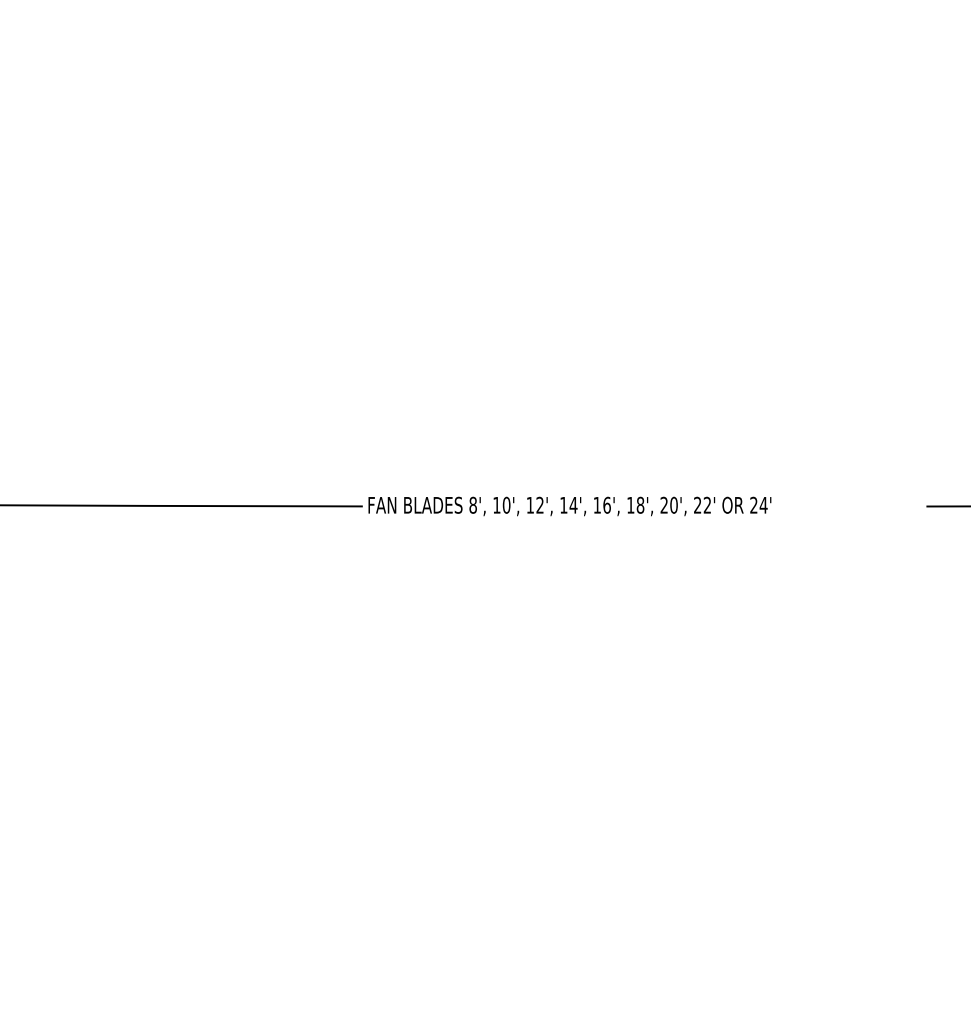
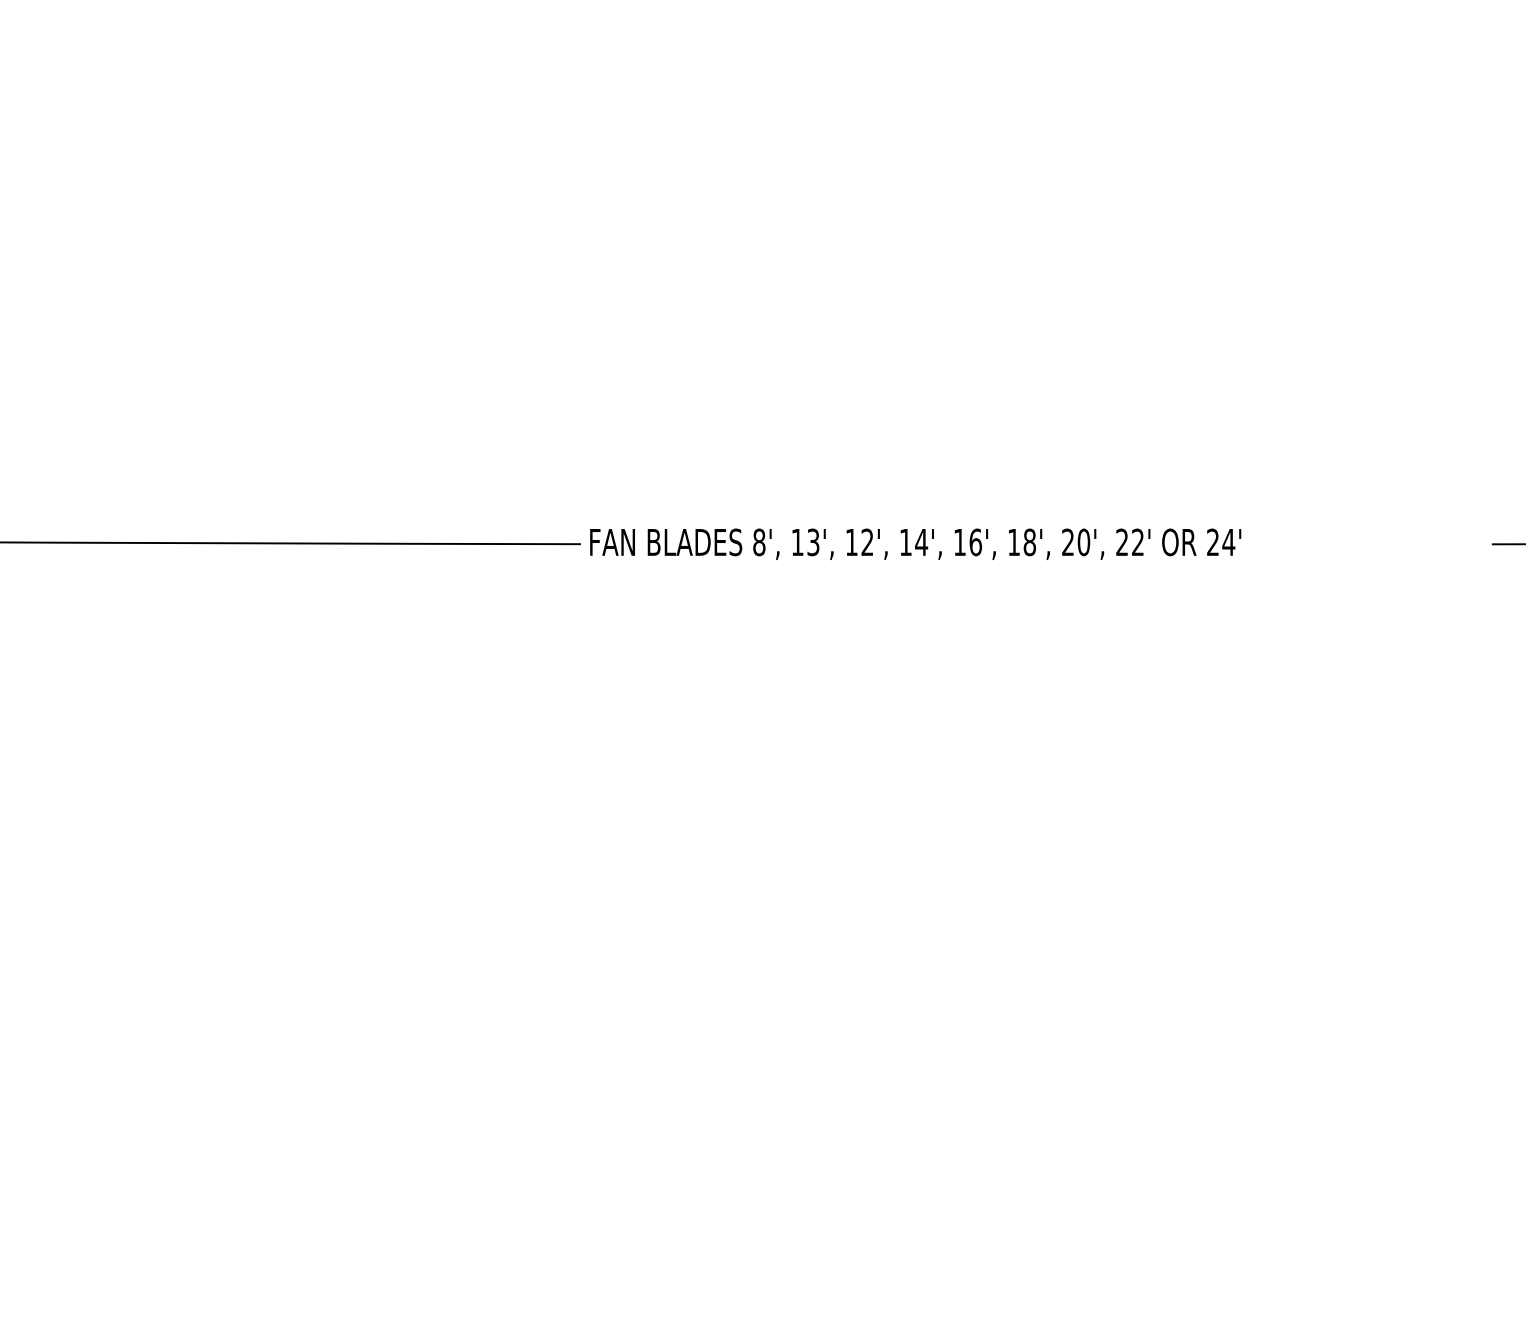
text: (506, 504) -> (813, 541), 10', -> 13',

